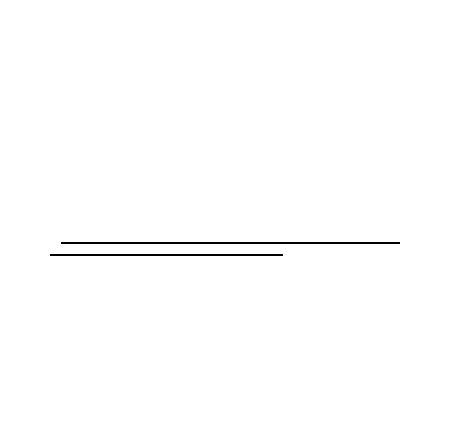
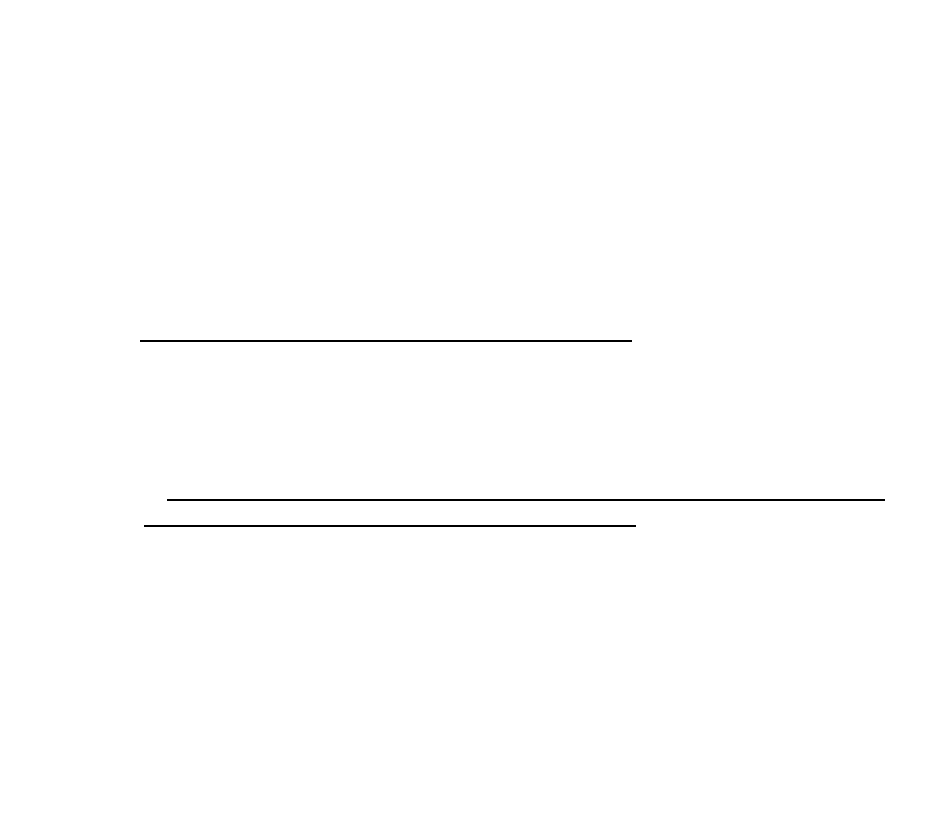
line: (164, 167) -> (385, 339), added

